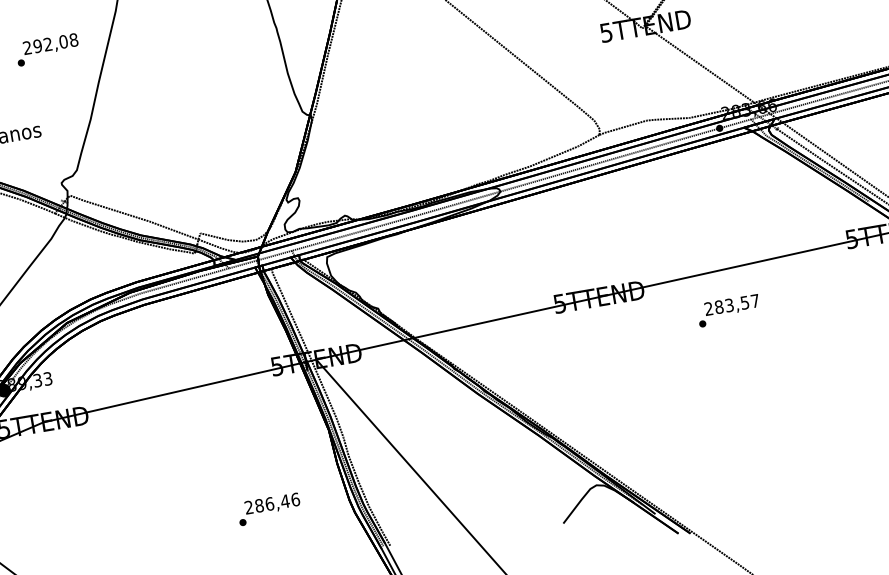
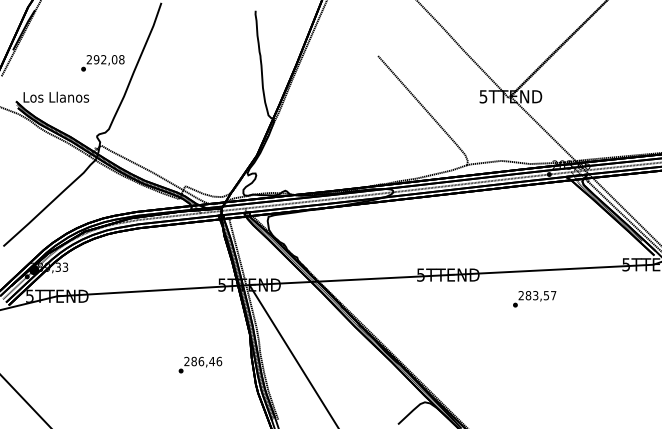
text: (47, 50) -> (102, 63), moved
text: (269, 508) -> (200, 364), moved

